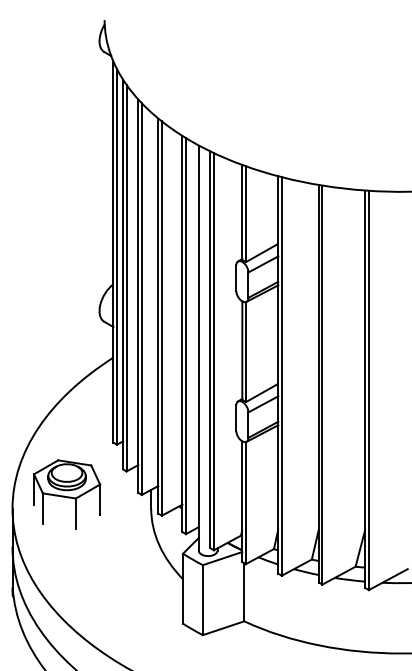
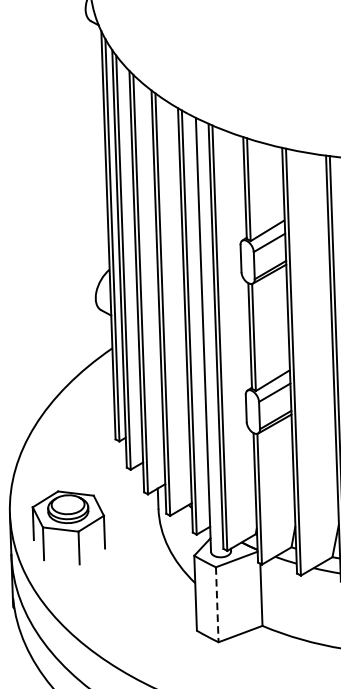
part: (67, 494) -> (69, 527), moved
line: (202, 600) -> (216, 605), solid -> dashed

